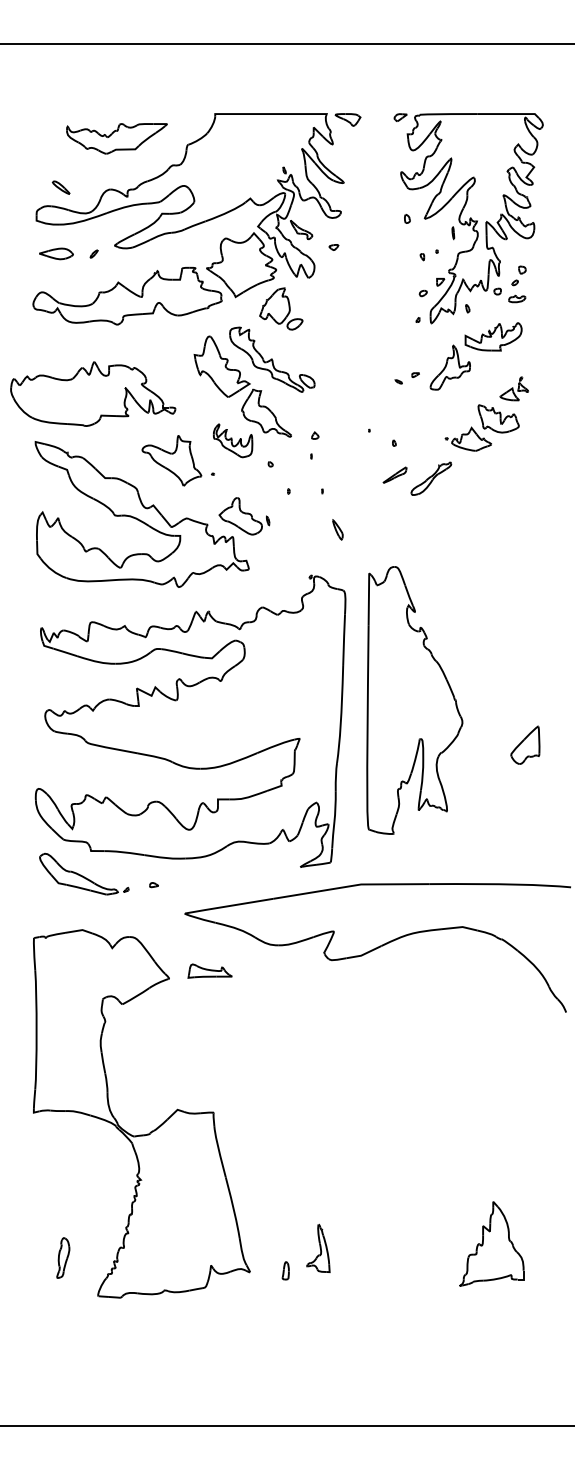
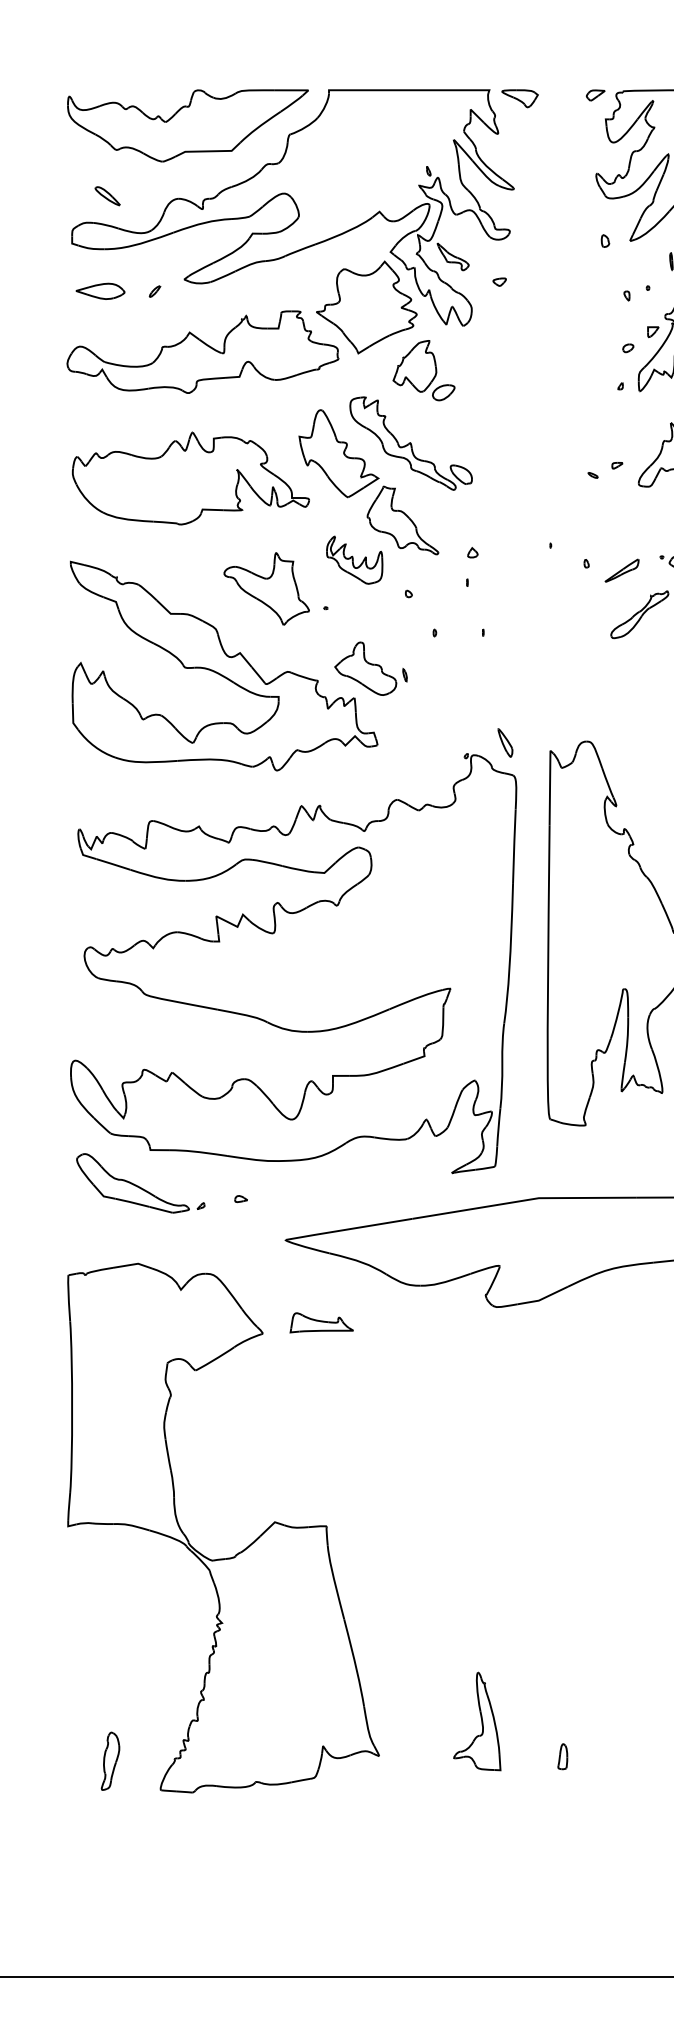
part: (116, 138) -> (187, 125), size x1.67
part: (93, 393) -> (191, 477), moved
part: (394, 474) -> (621, 569), moved
part: (337, 529) -> (504, 742), moved
part: (318, 1248) -> (477, 1721), size x1.43
part: (63, 1257) -> (110, 1760), moved
part: (285, 1270) -> (562, 1756), moved

